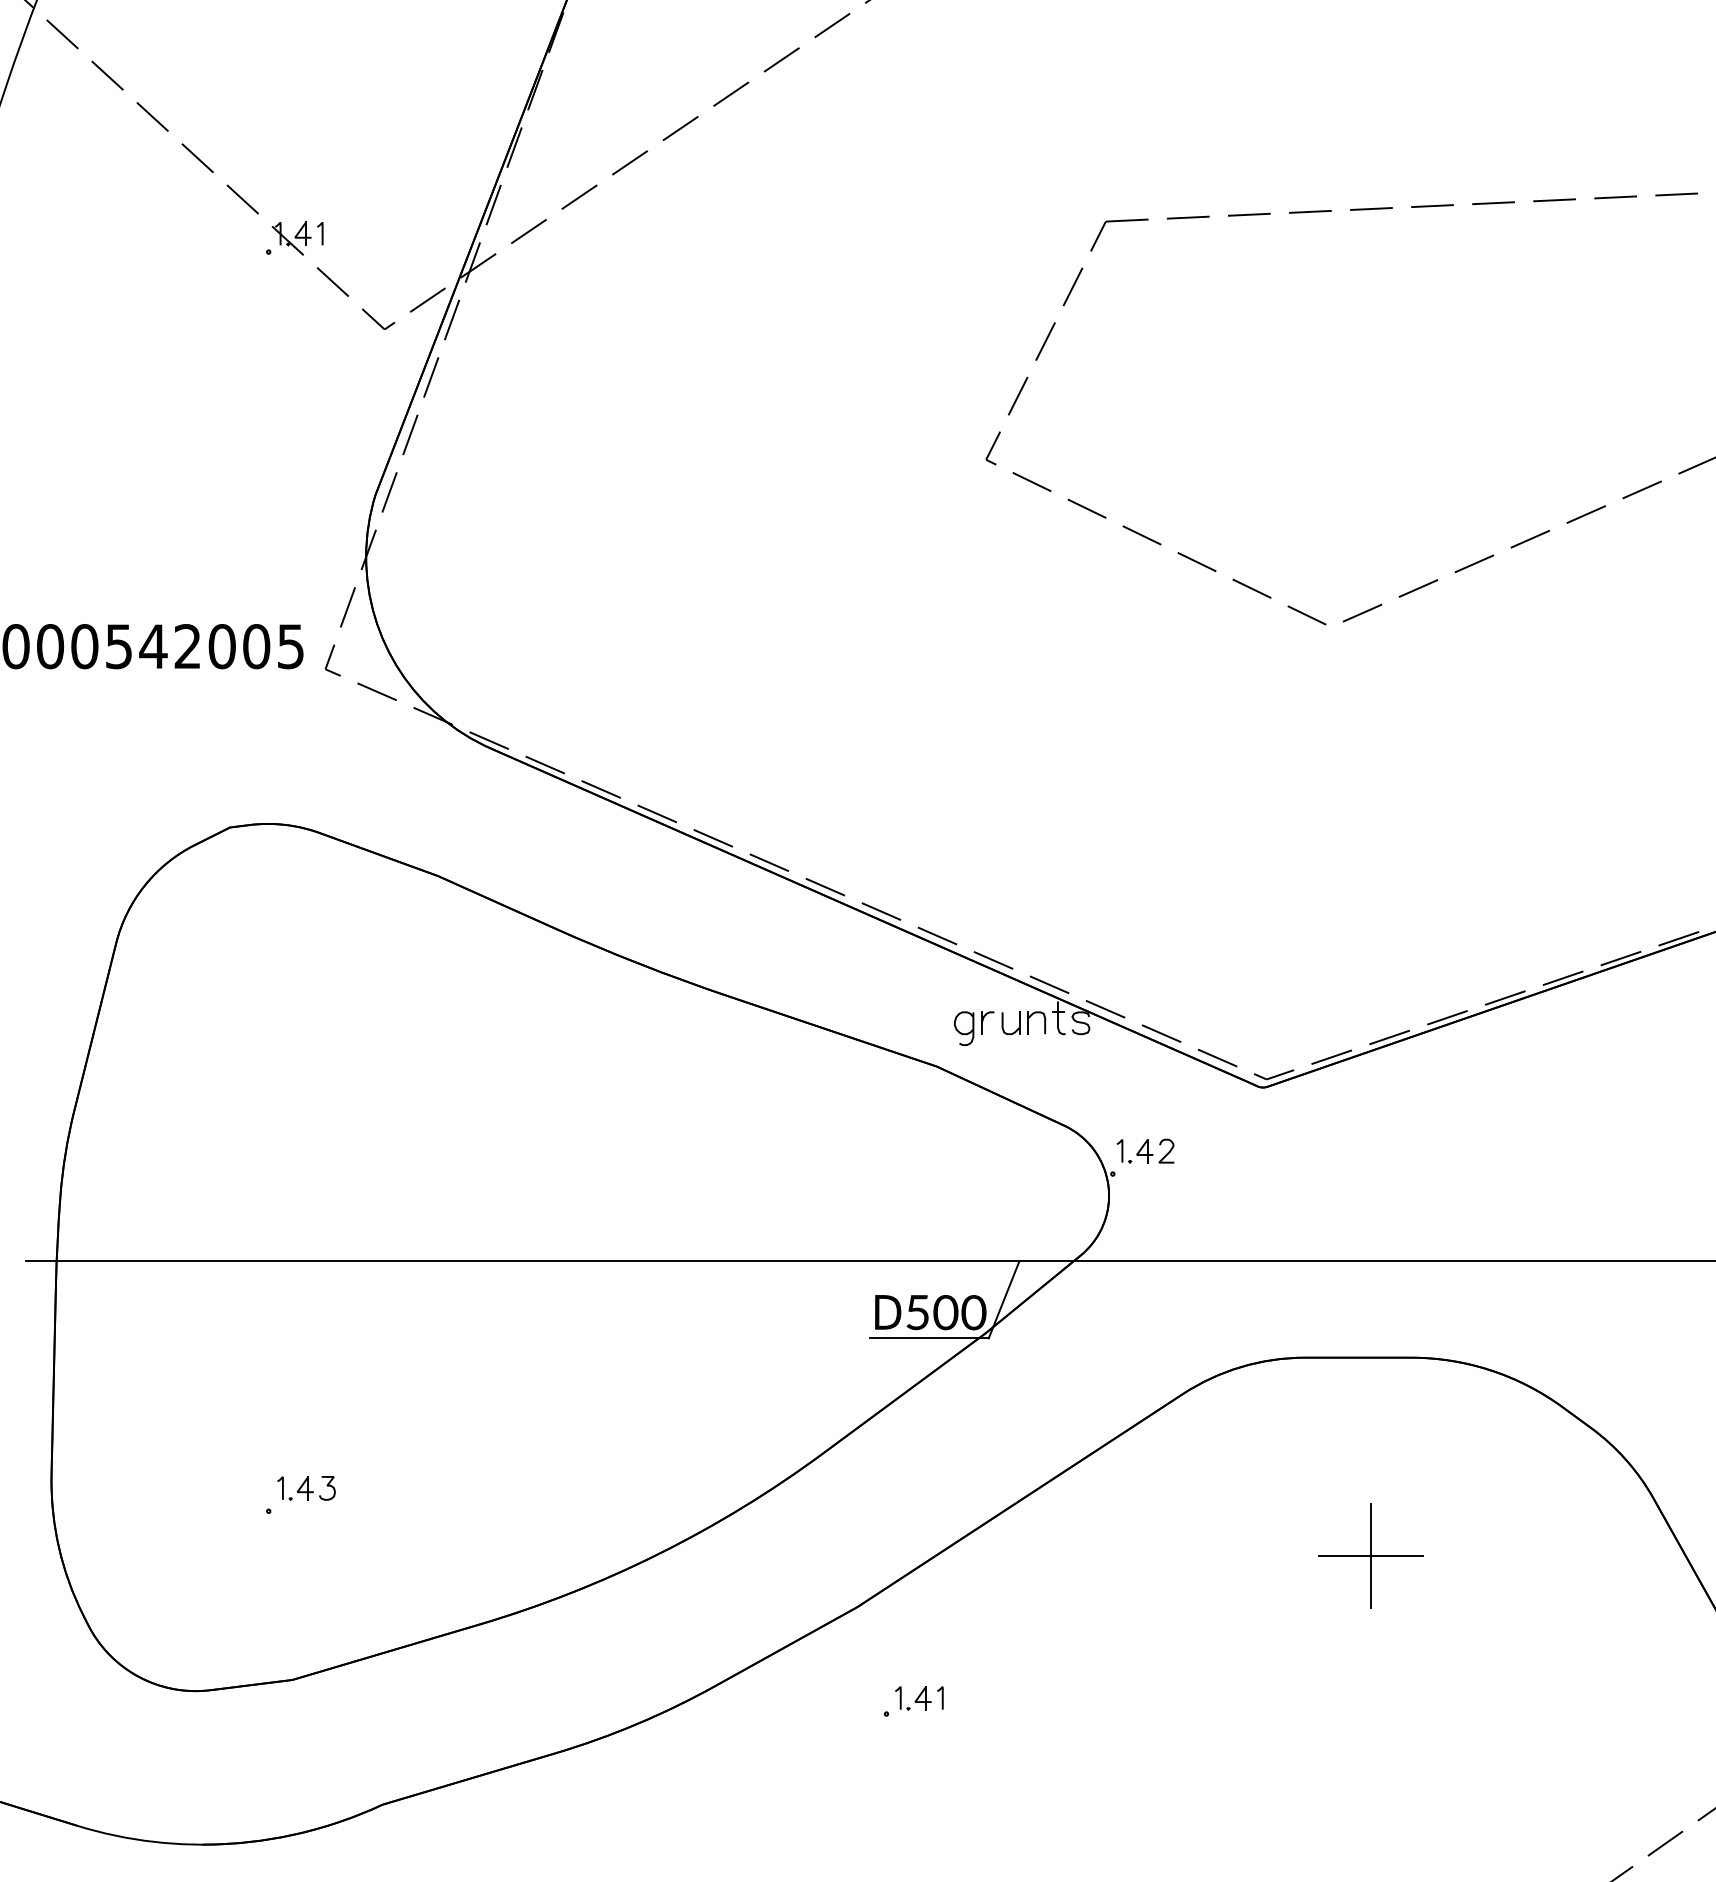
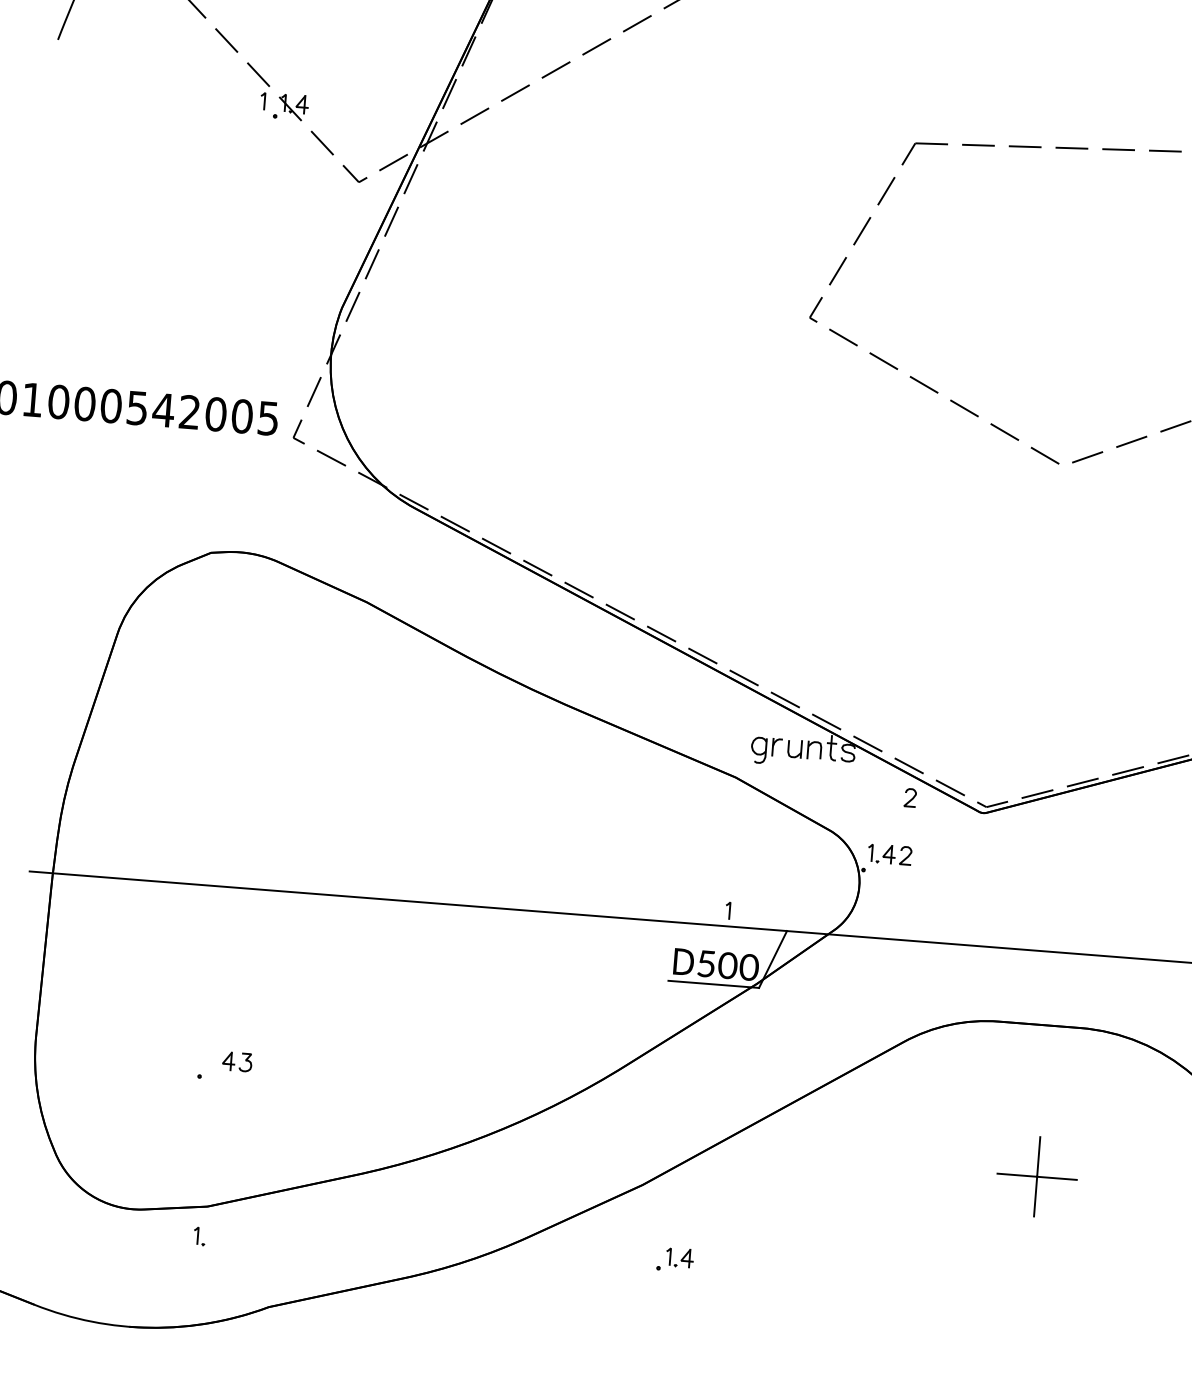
line: (321, 233) -> (263, 101), moved
curve: (1168, 1075) -> (911, 798), added
part: (284, 1488) -> (199, 1236), moved
line: (941, 1697) -> (728, 910), moved

